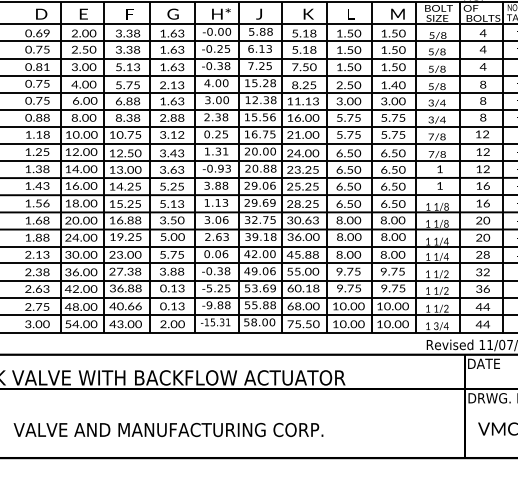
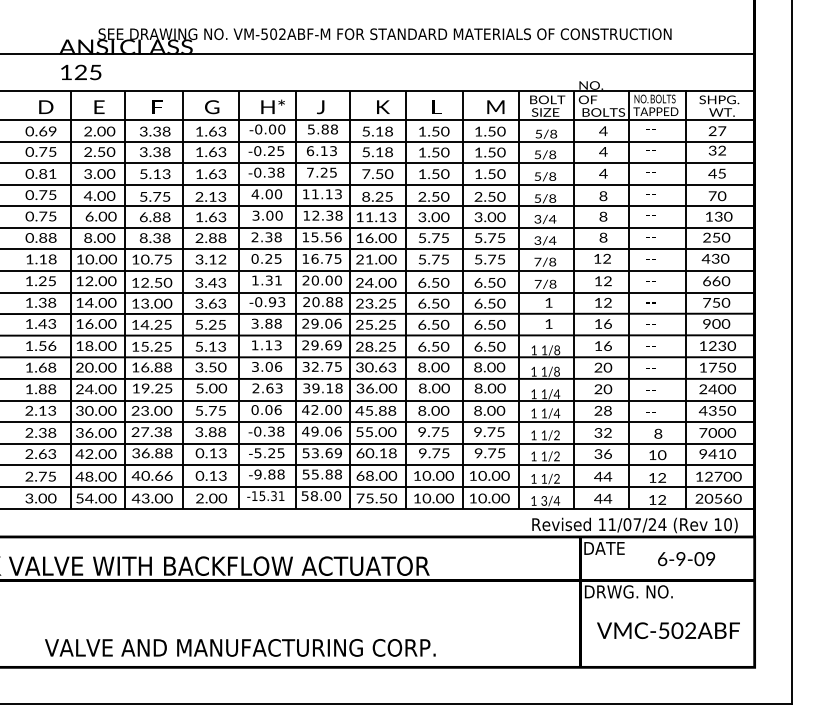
text: (263, 83) -> (326, 194), 15.28 -> 11.13
text: (389, 84) -> (485, 196), 1.40 -> 2.50
text: (168, 429) -> (240, 647), moved

